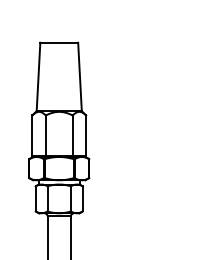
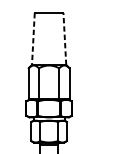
line: (79, 76) -> (64, 38), solid -> dashed
line: (38, 77) -> (33, 39), solid -> dashed

